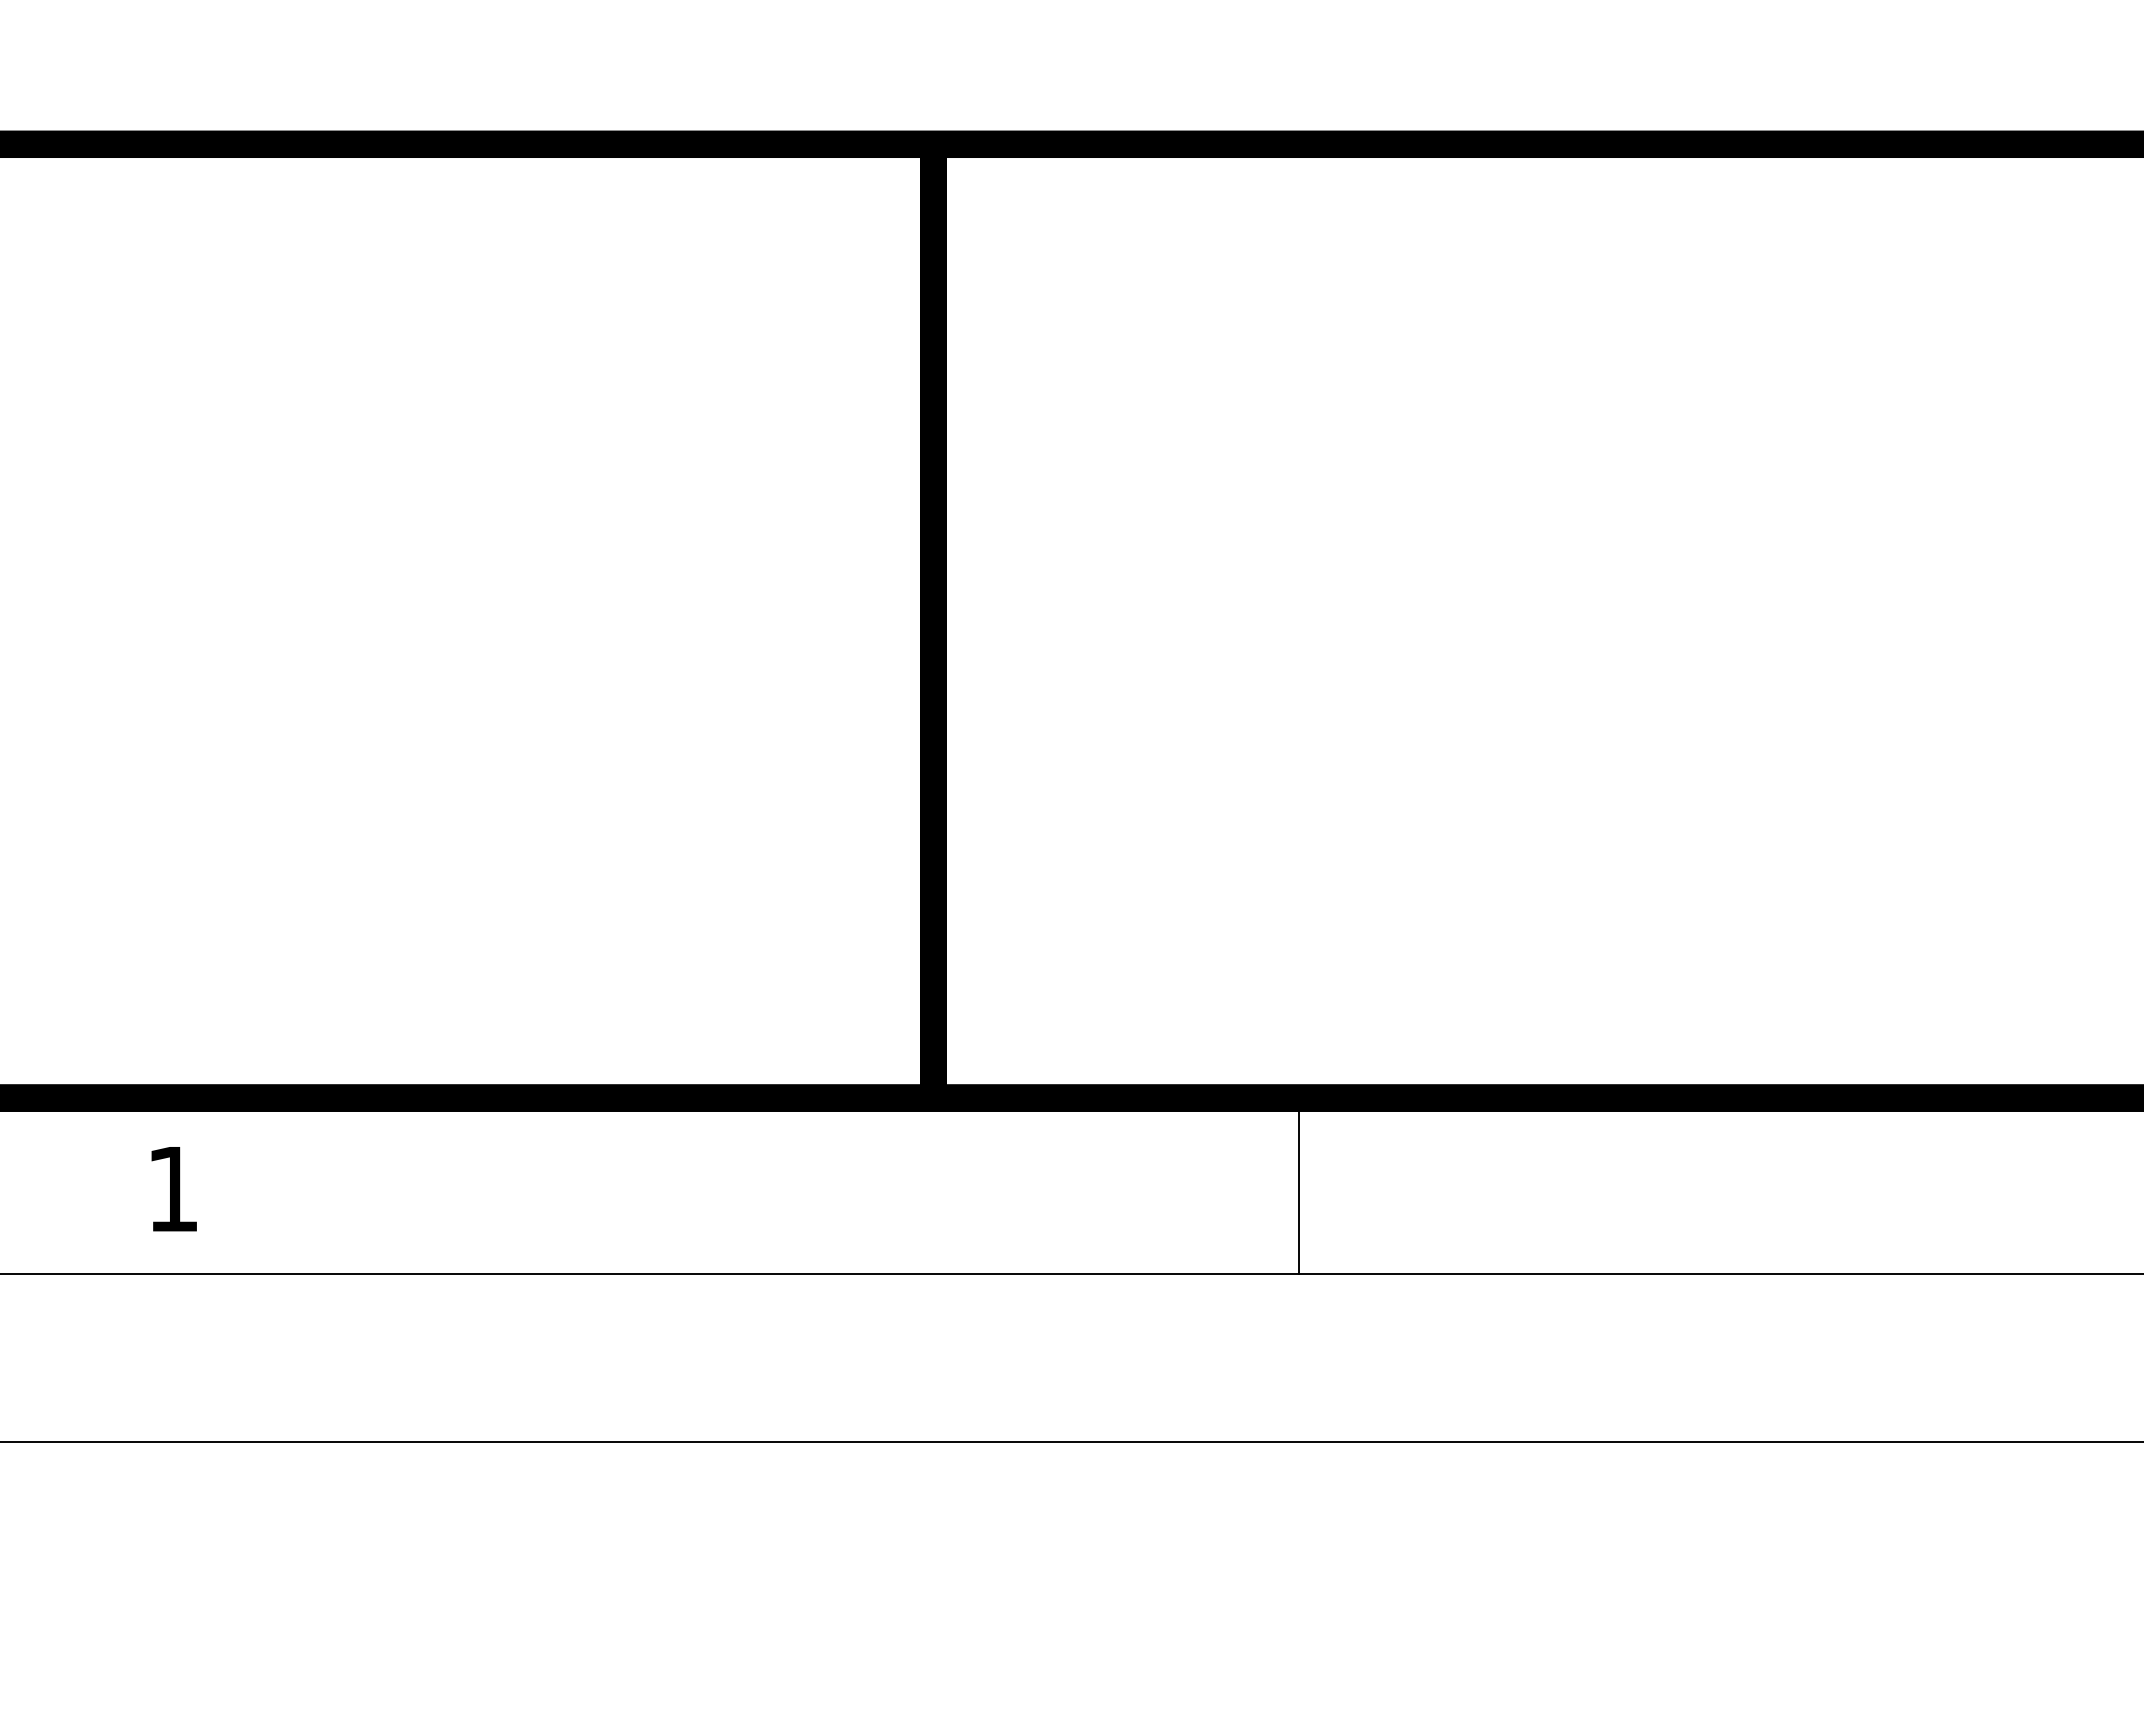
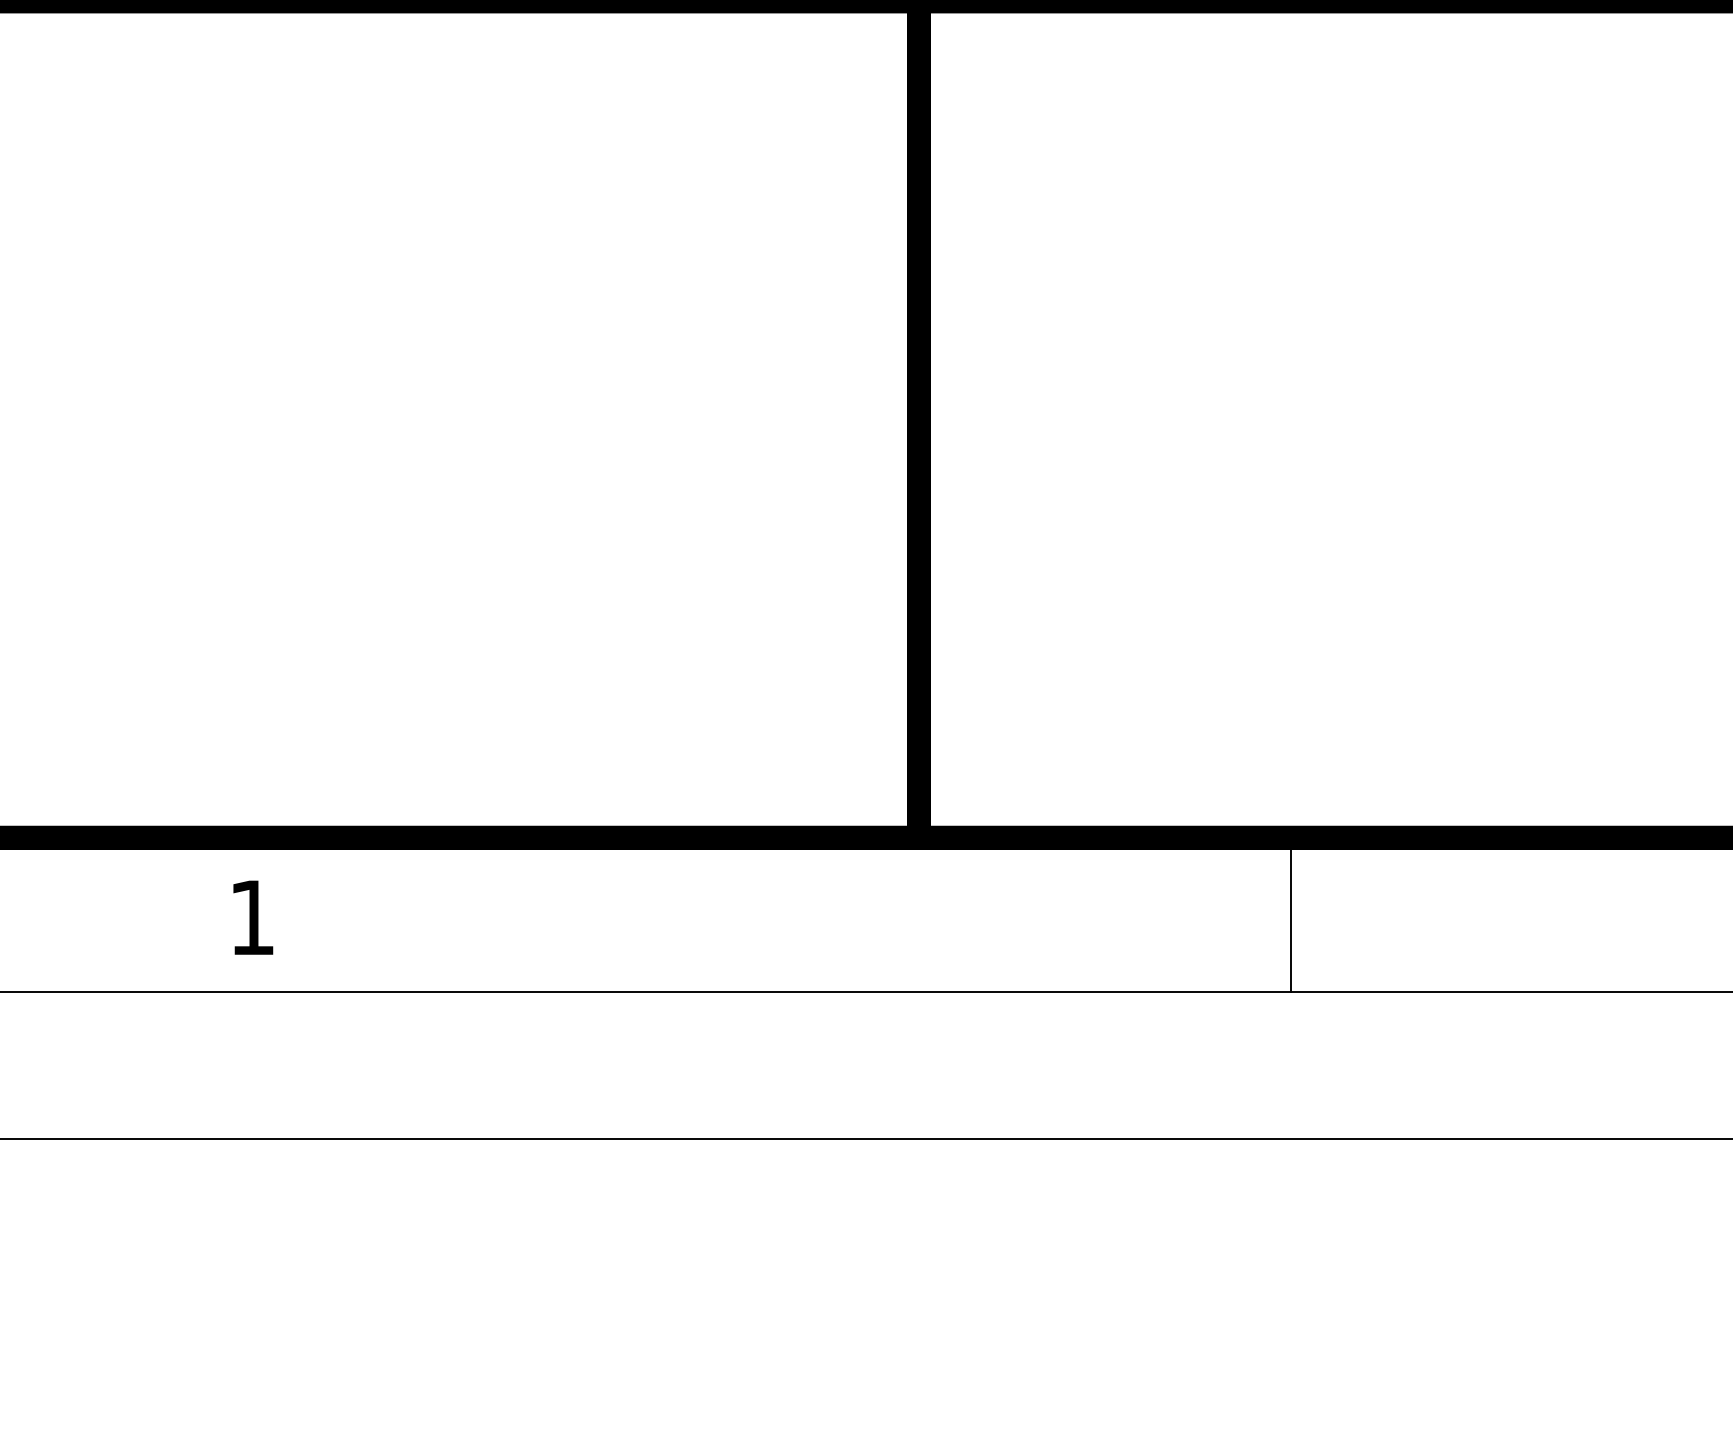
line: (1299, 1190) -> (1291, 918), moved

